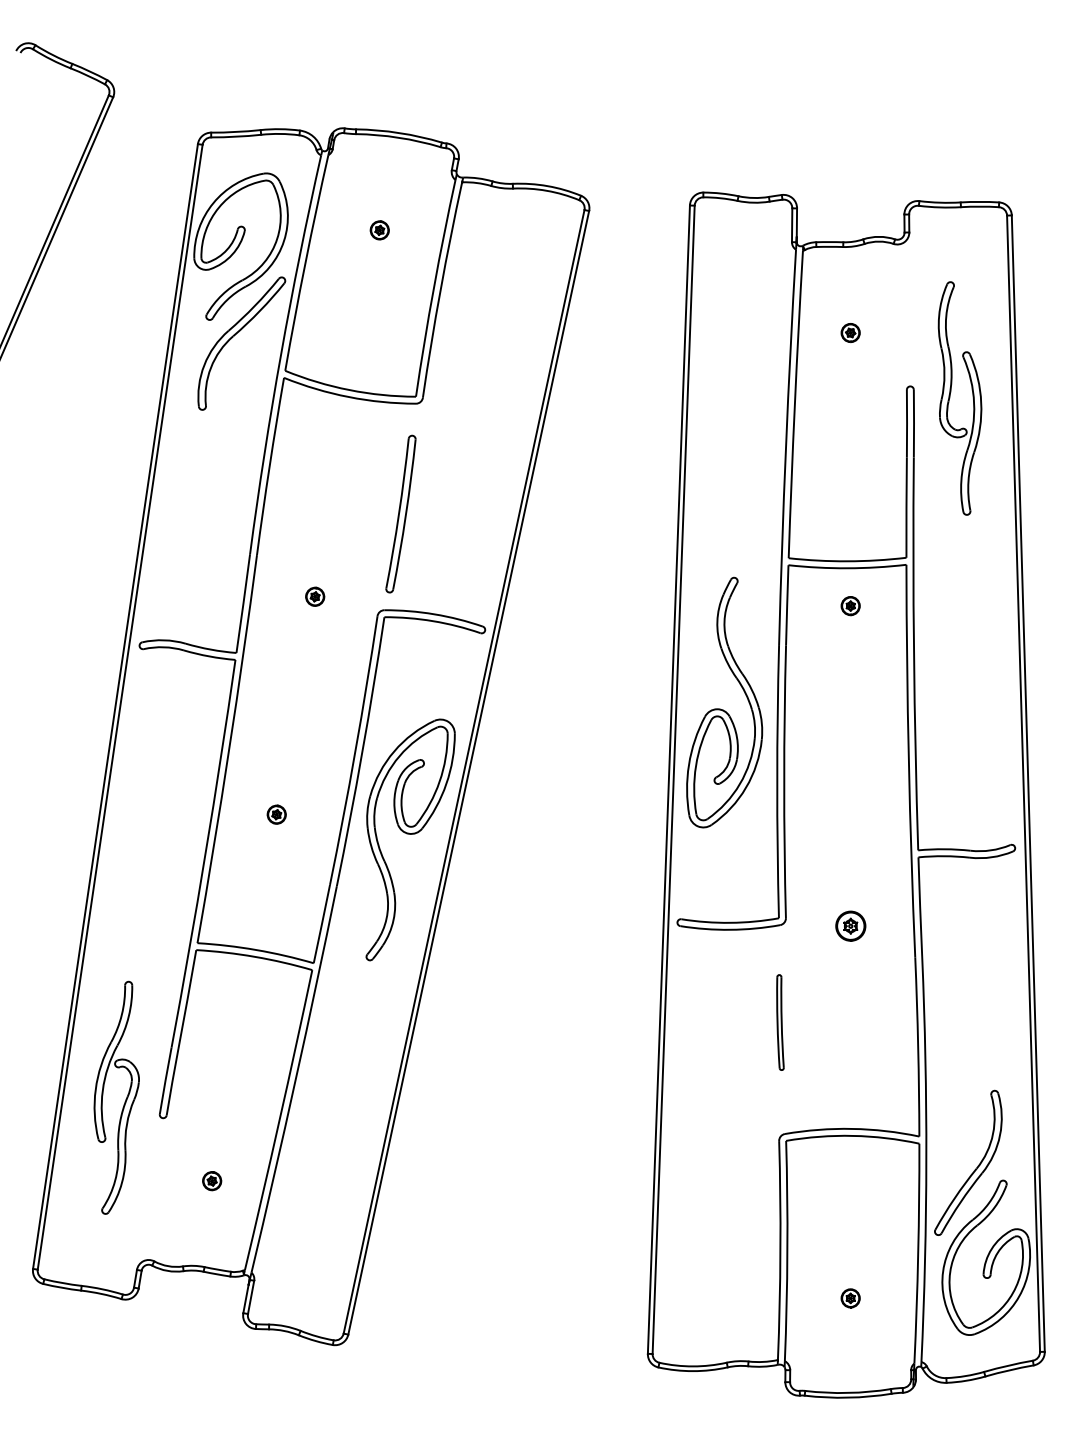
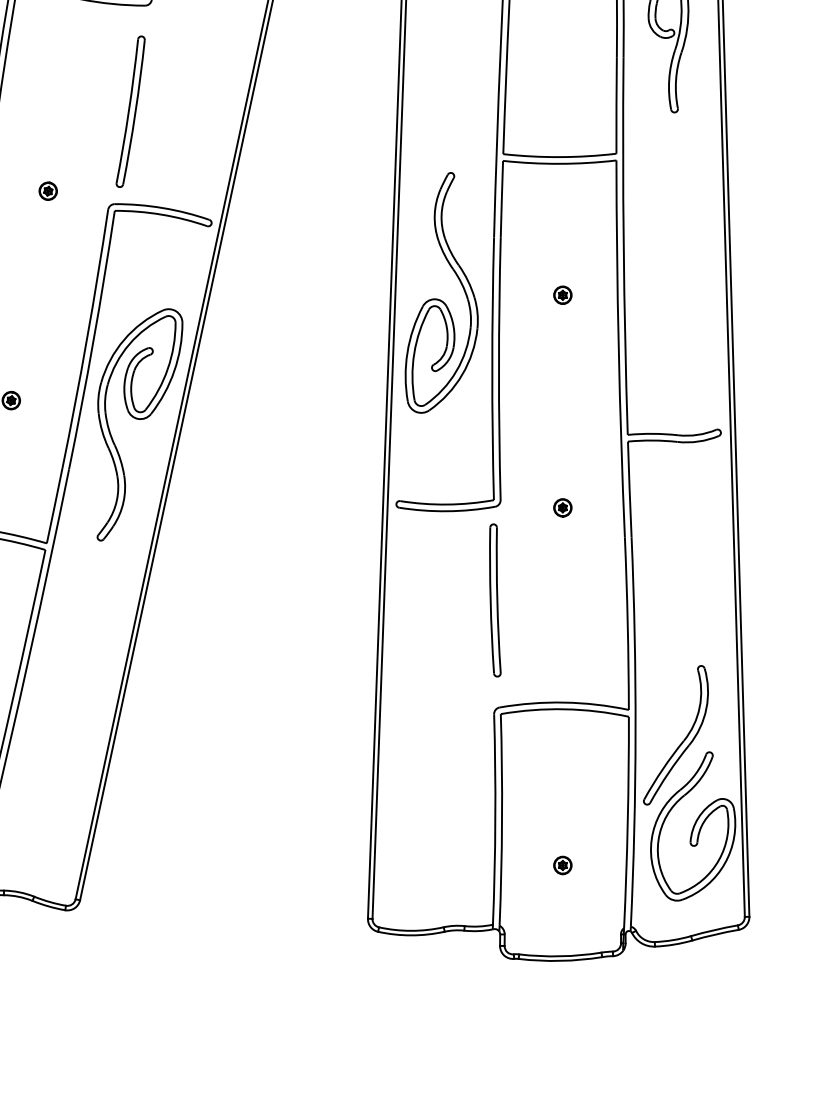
part: (850, 606) -> (562, 295), moved
part: (850, 926) -> (562, 508), size x0.62
part: (780, 1022) -> (495, 600), size x1.67

